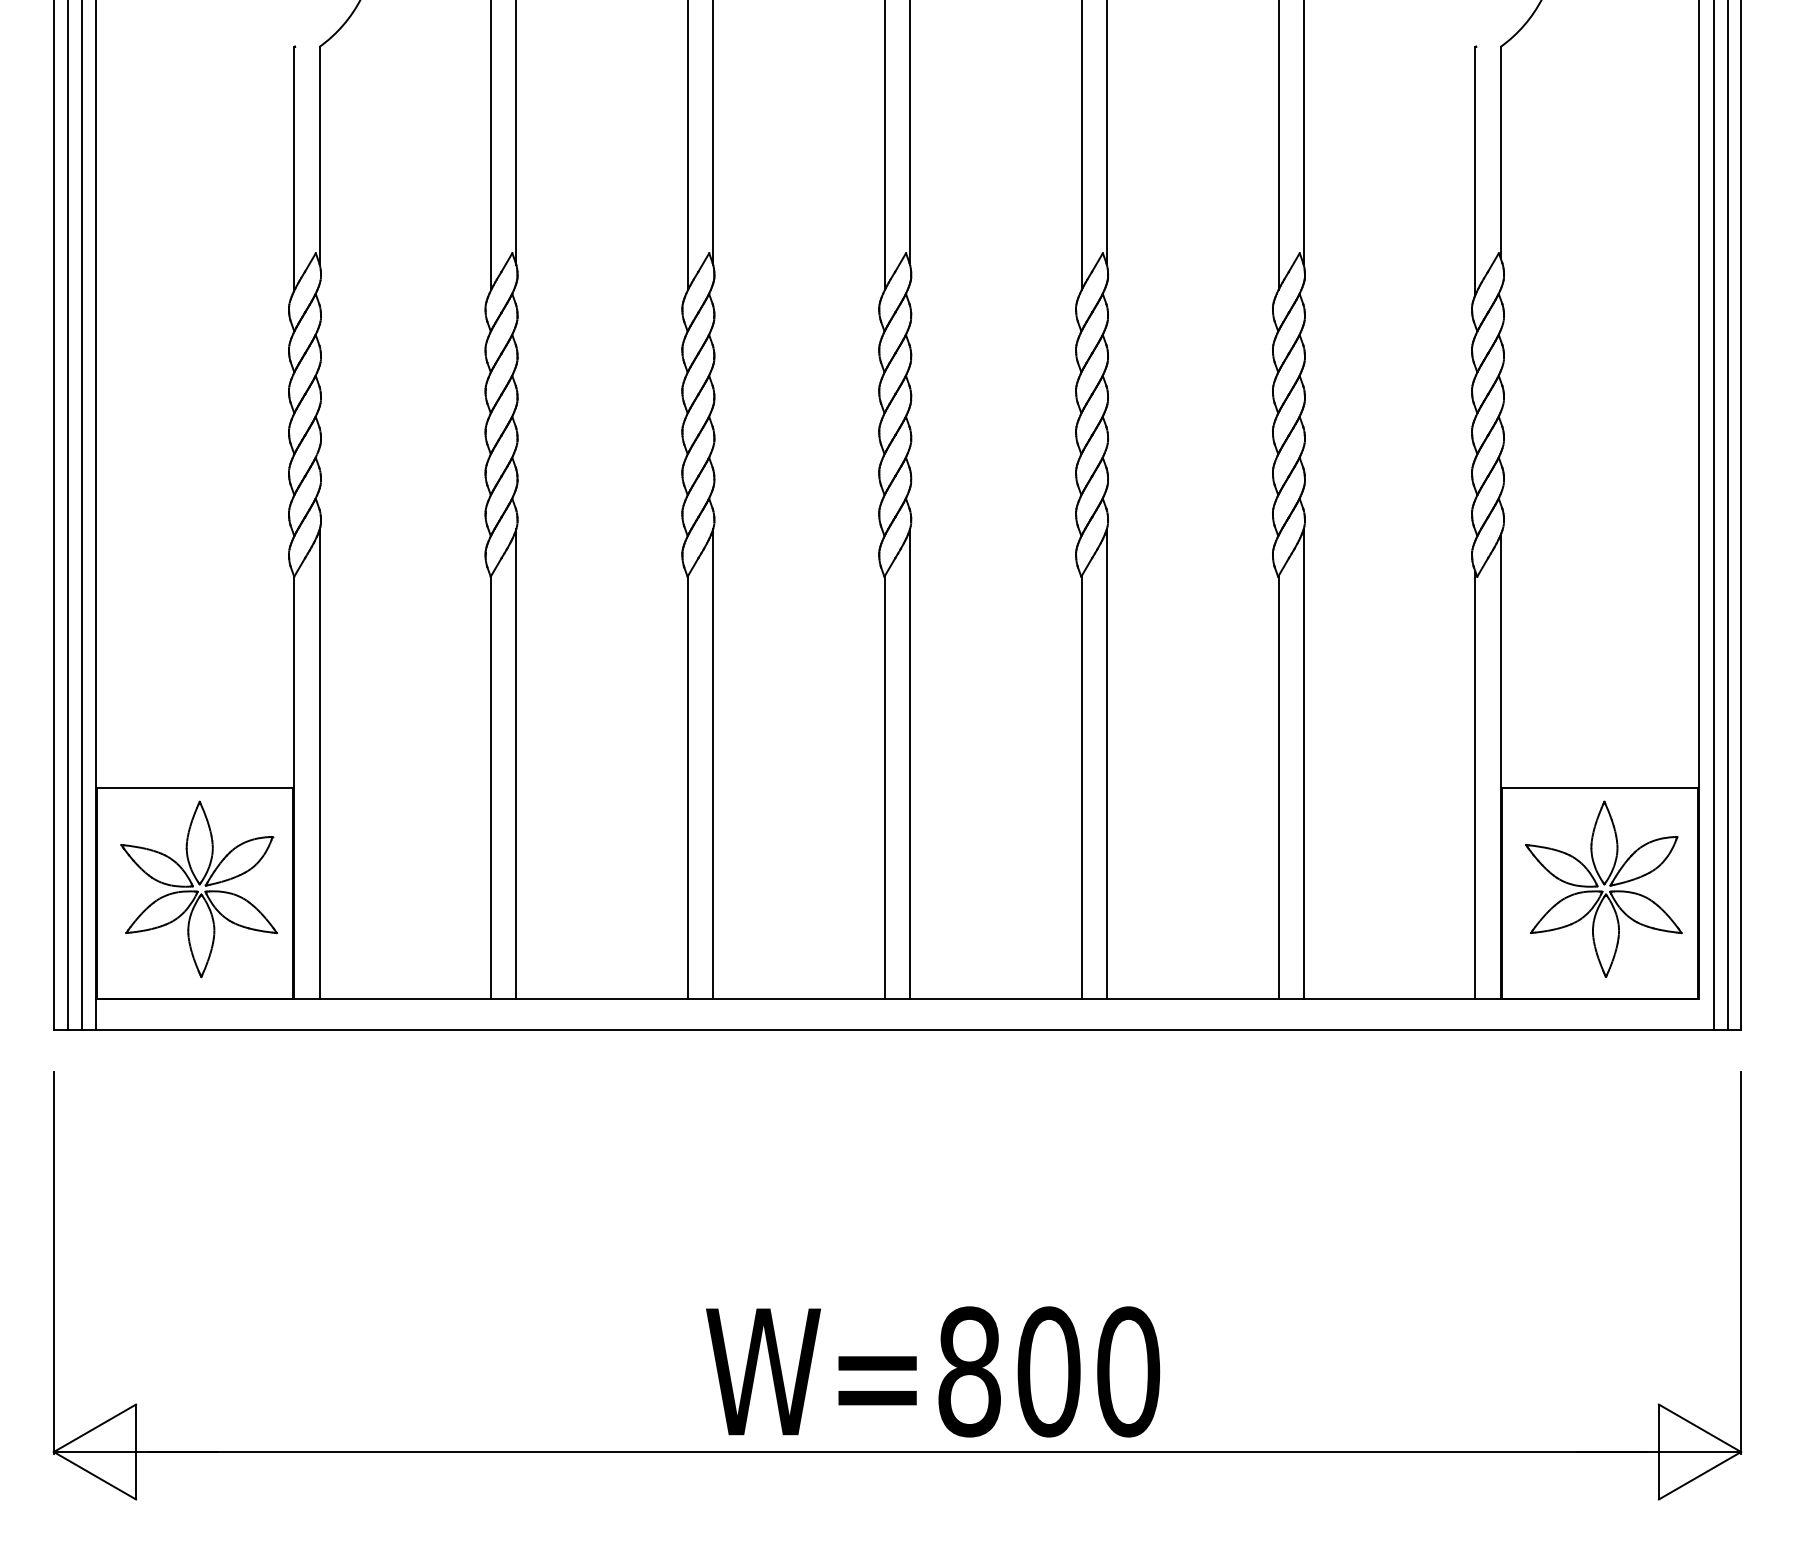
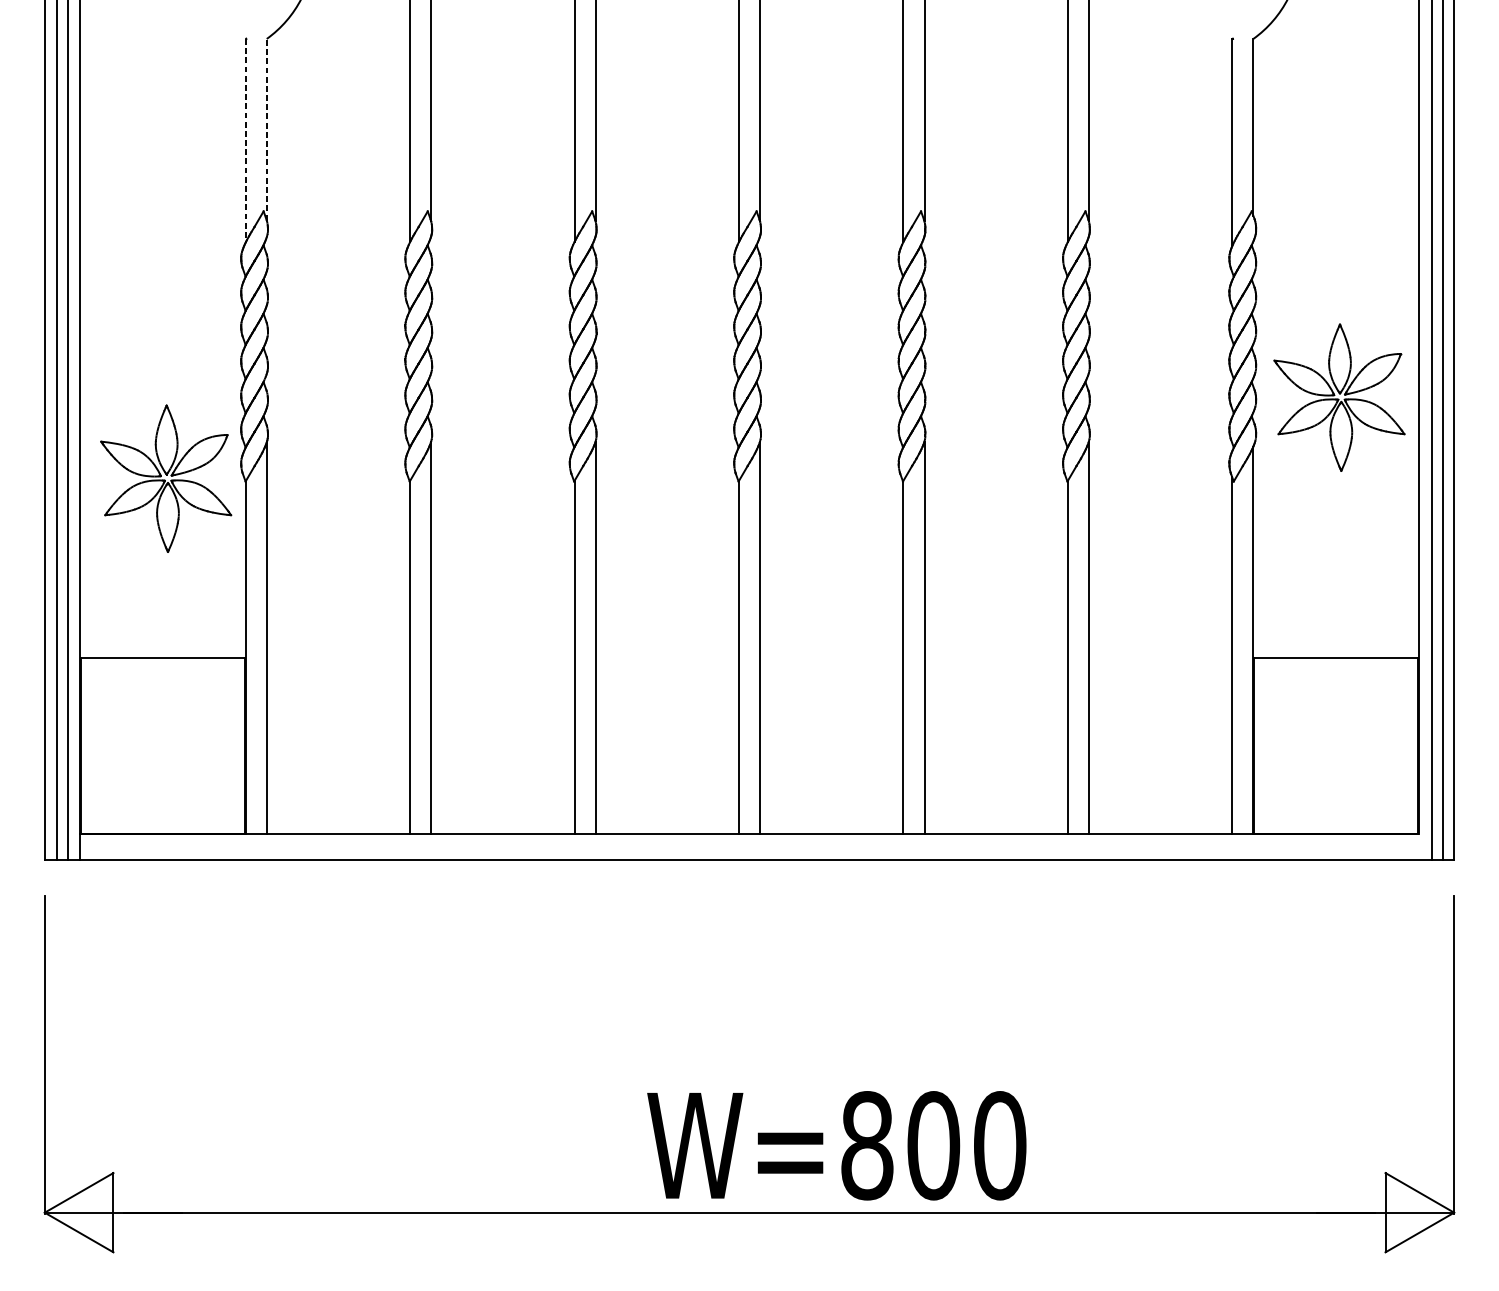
line: (319, 155) -> (266, 129), solid -> dashed
line: (294, 168) -> (245, 140), solid -> dashed
part: (198, 888) -> (165, 478), moved
part: (1603, 888) -> (1339, 396), moved
text: (933, 1371) -> (837, 1145), moved

